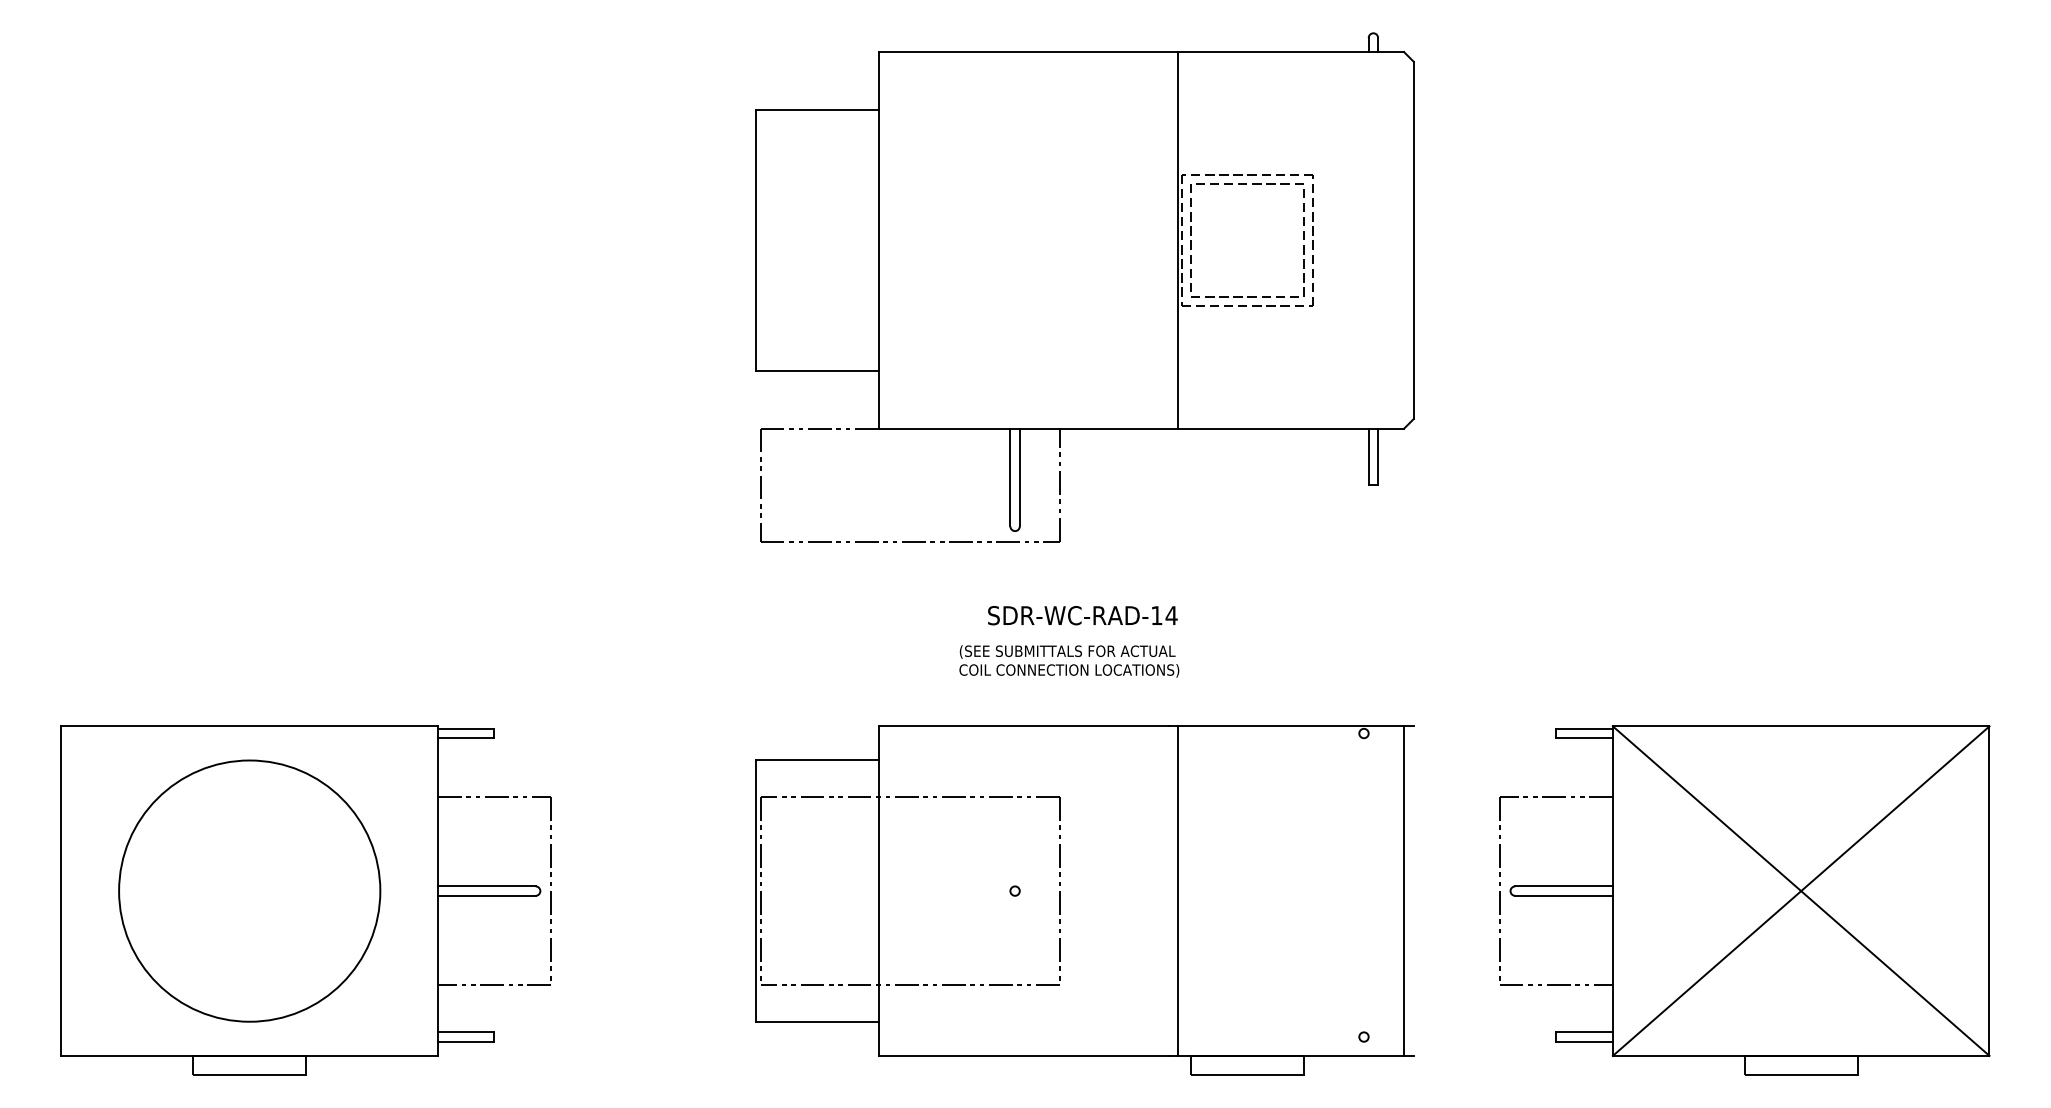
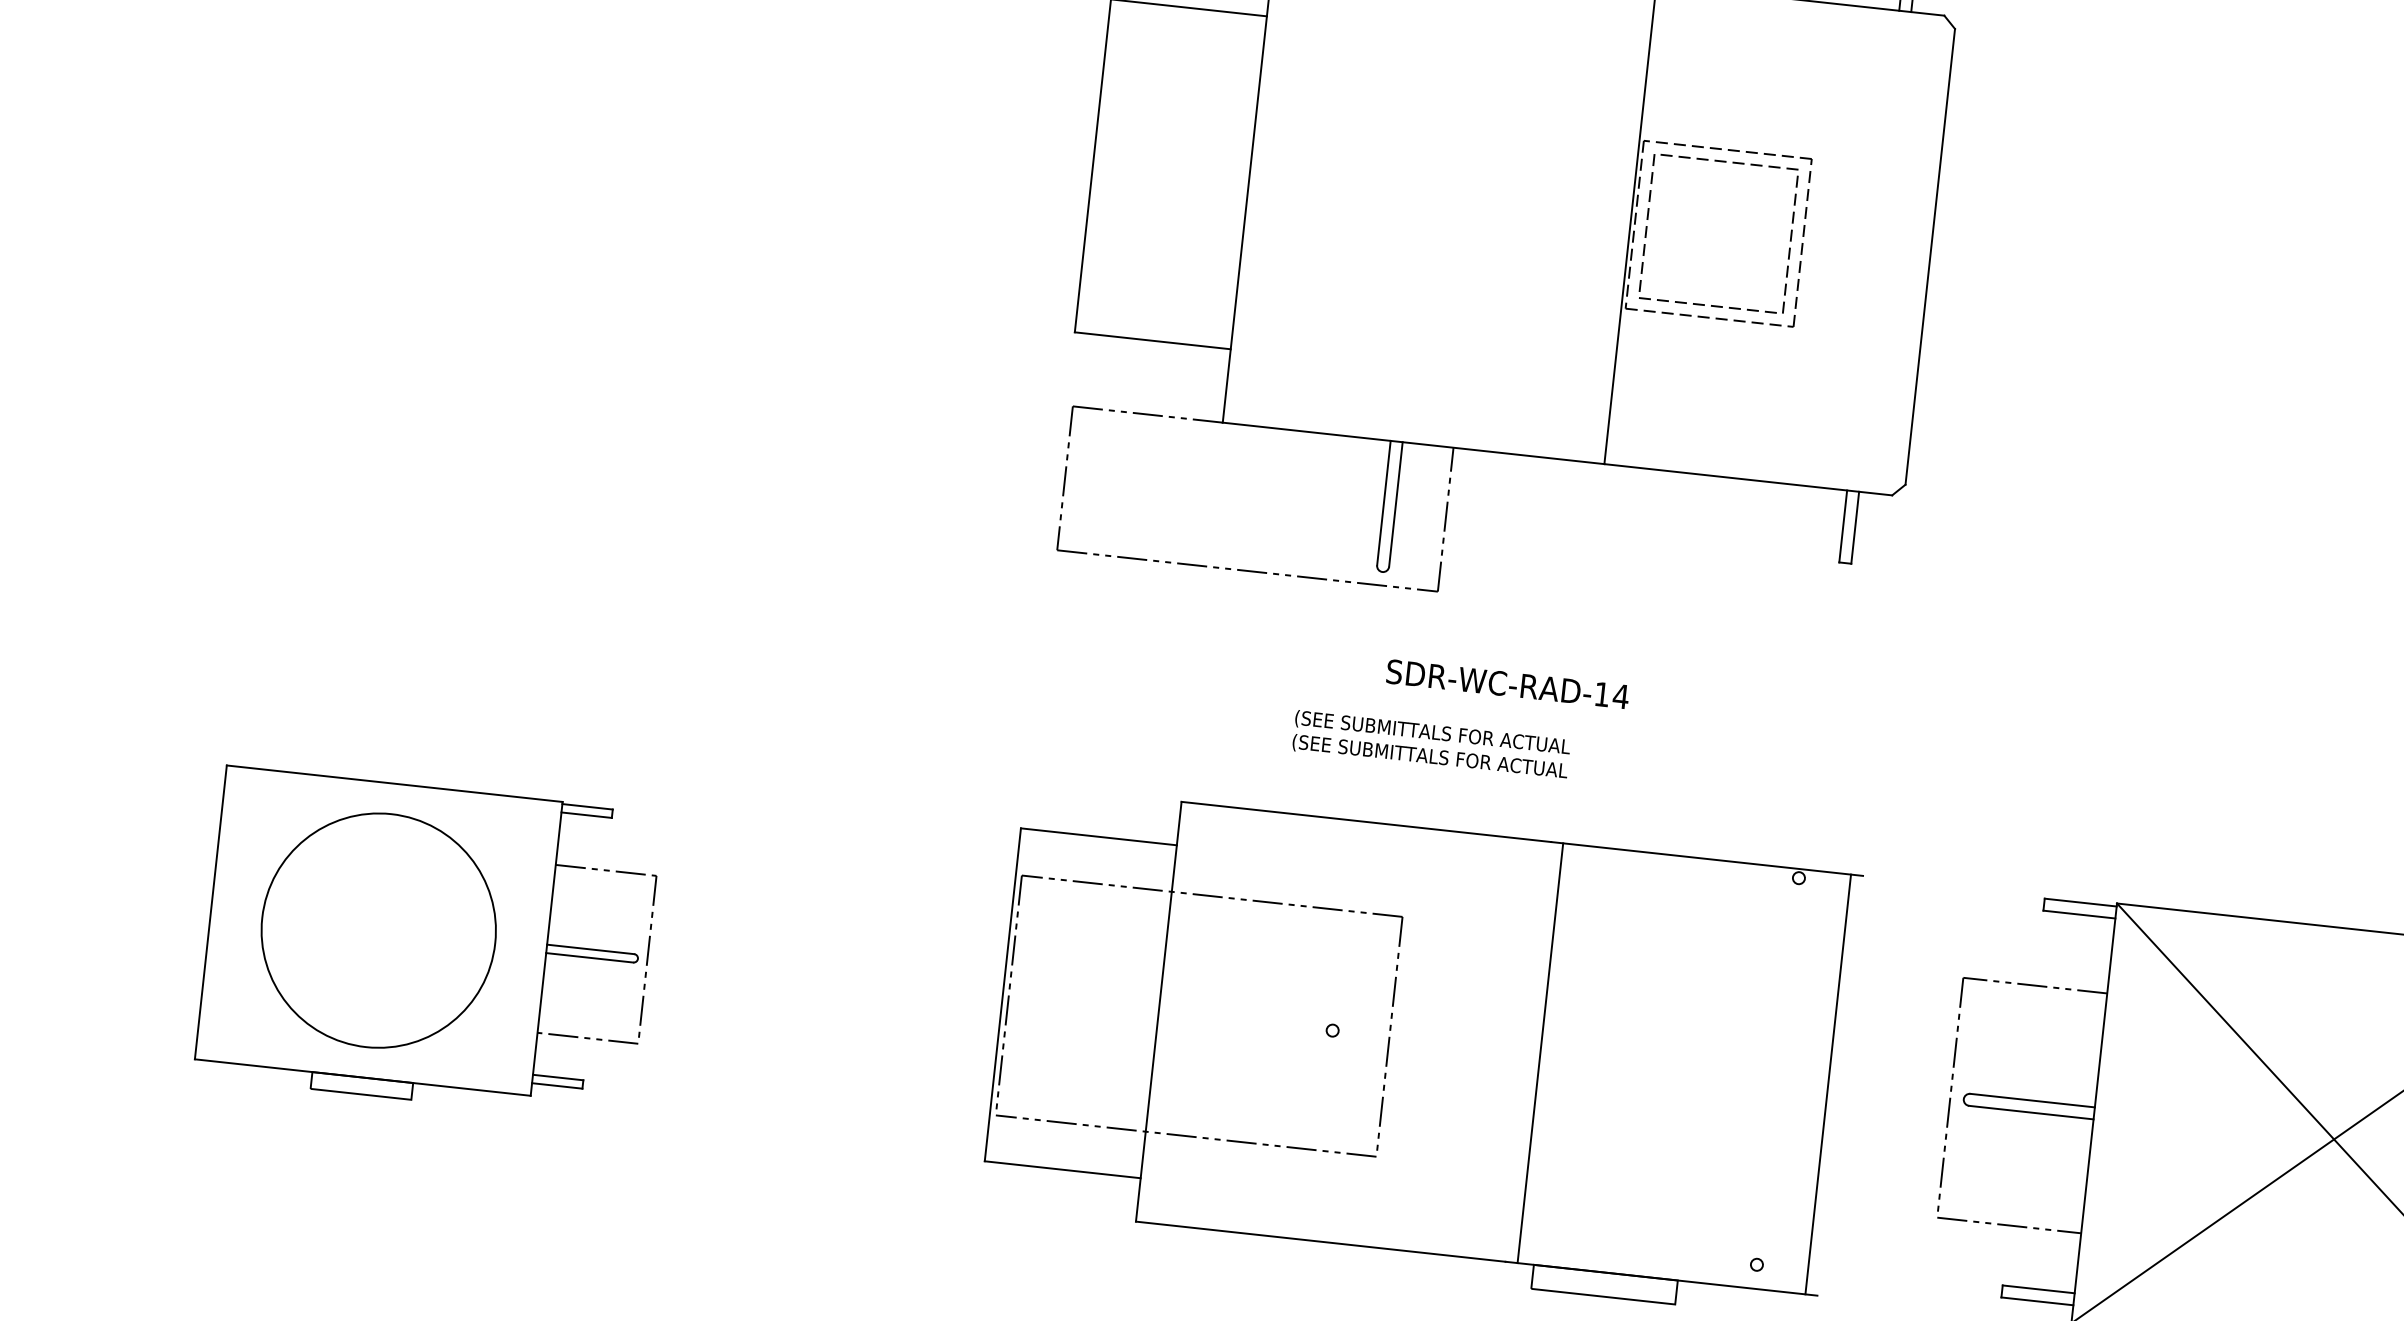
text: (1082, 615) -> (1507, 684), moved
text: (1069, 670) -> (1432, 757), COIL CONNECTION LOCATIONS) -> (SEE SUBMITTALS FOR ACTUAL
part: (305, 900) -> (427, 944), size x0.7

